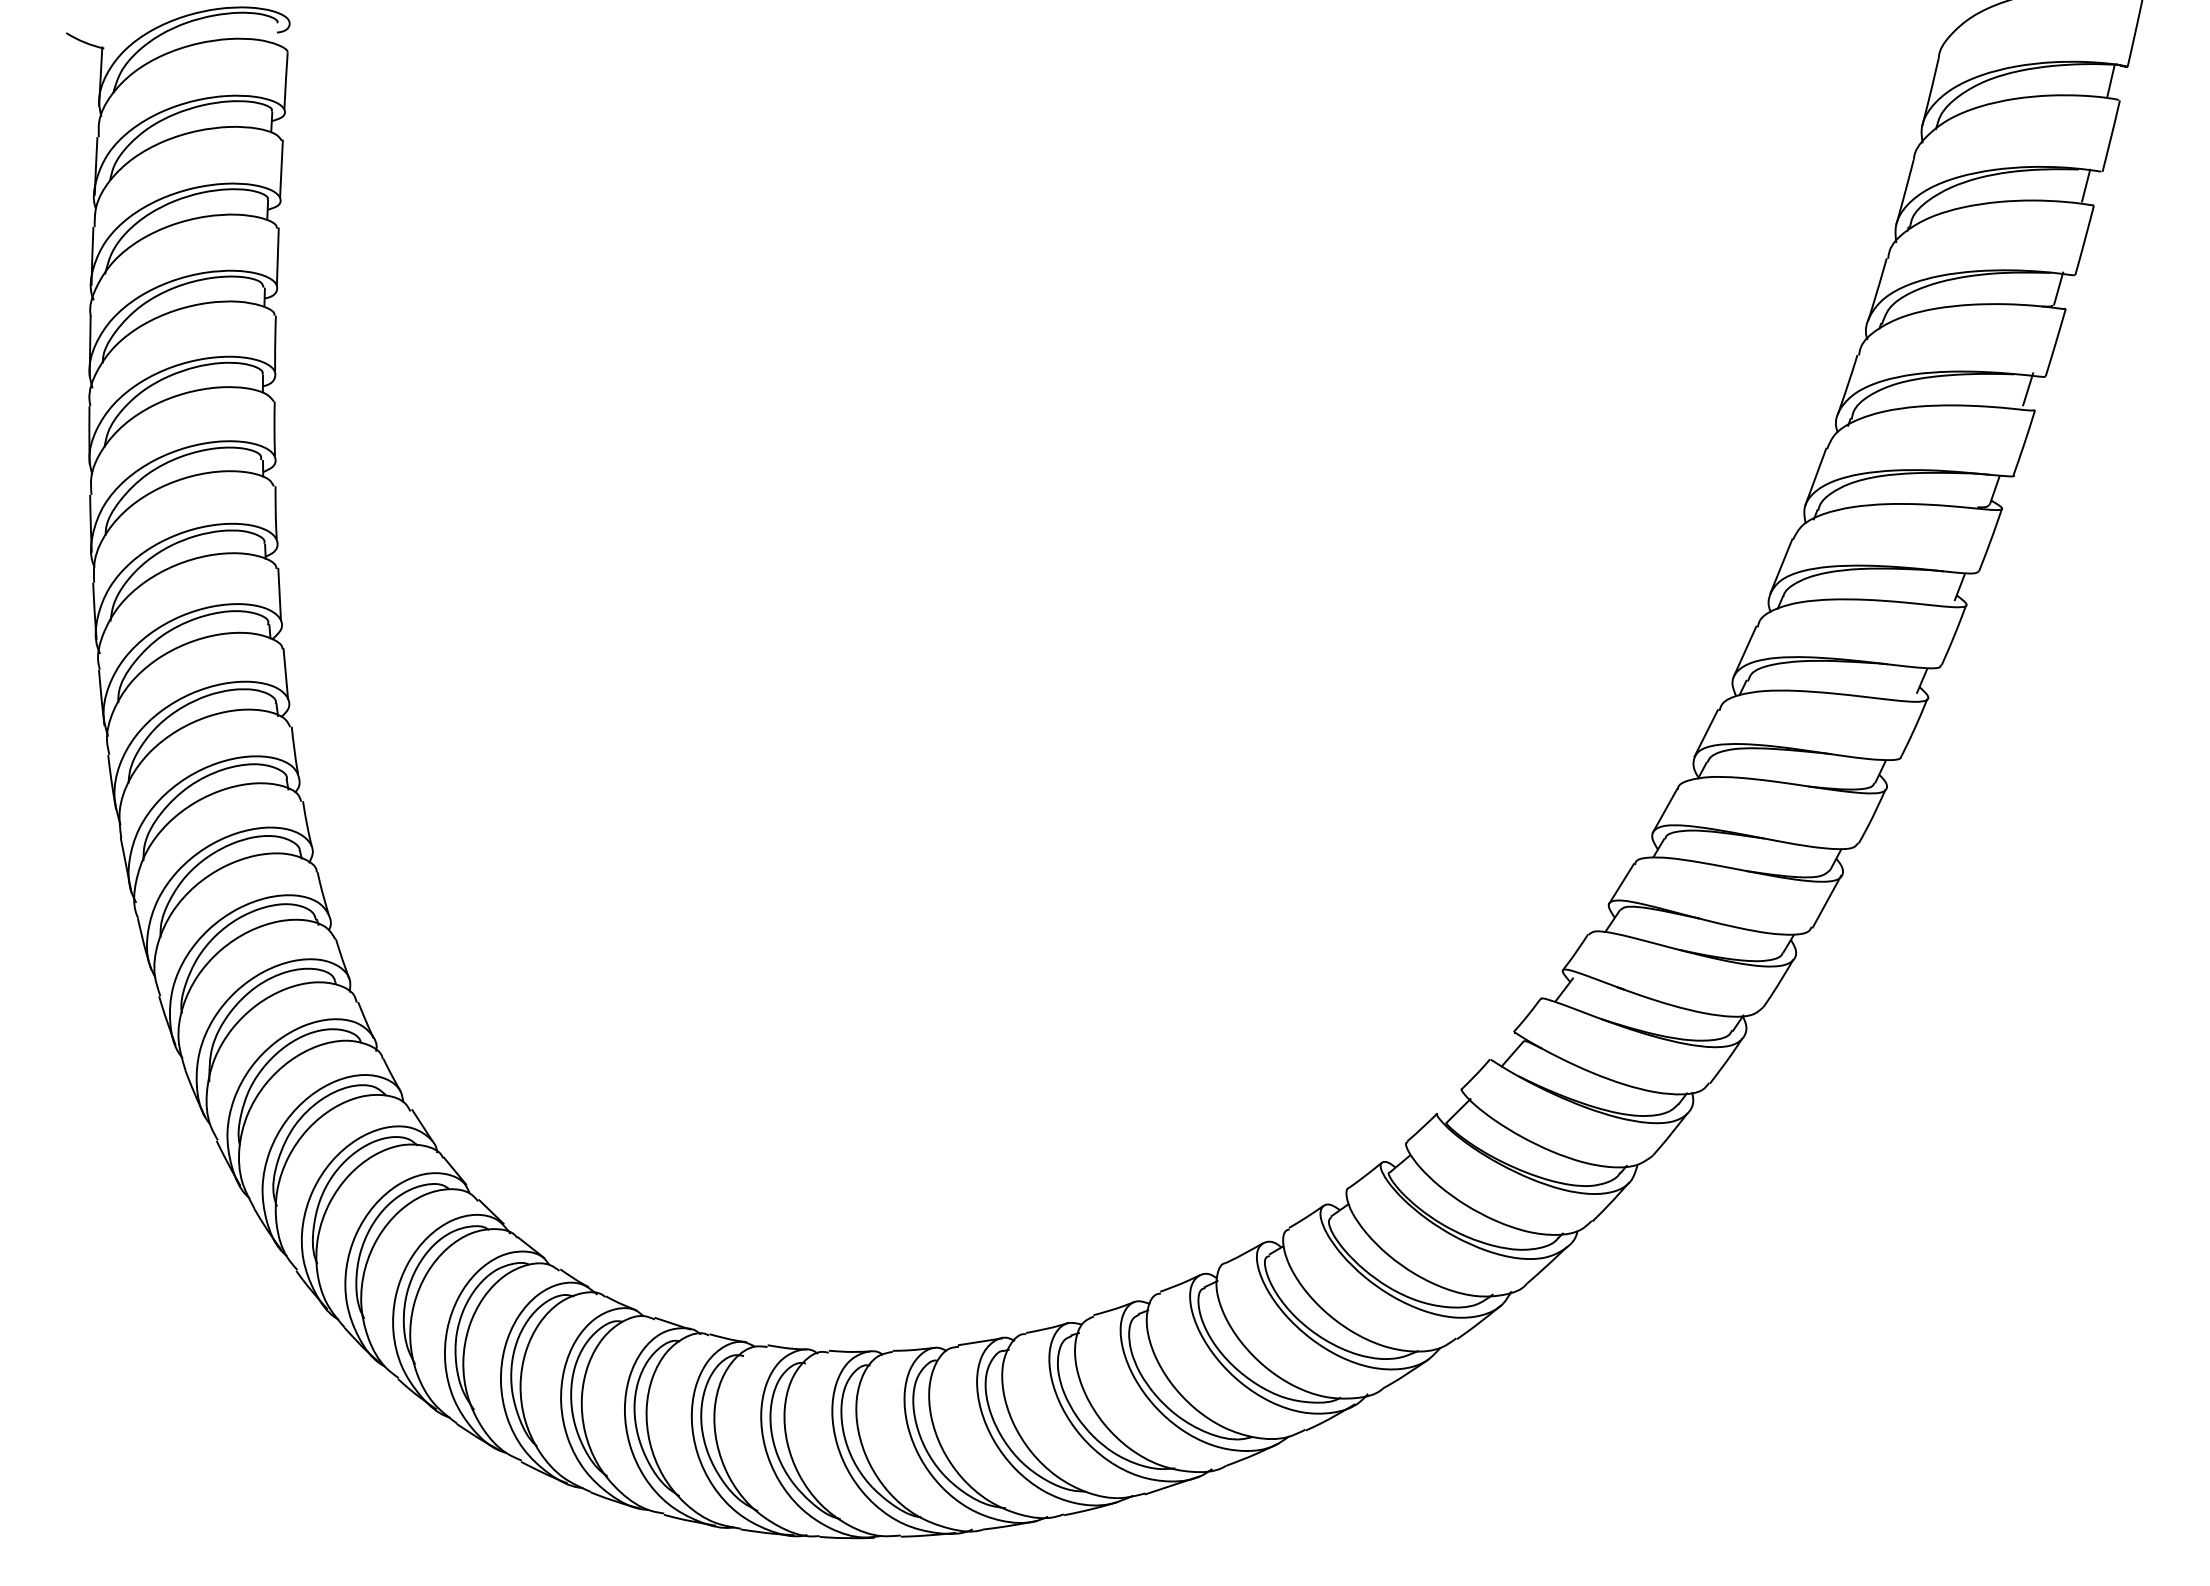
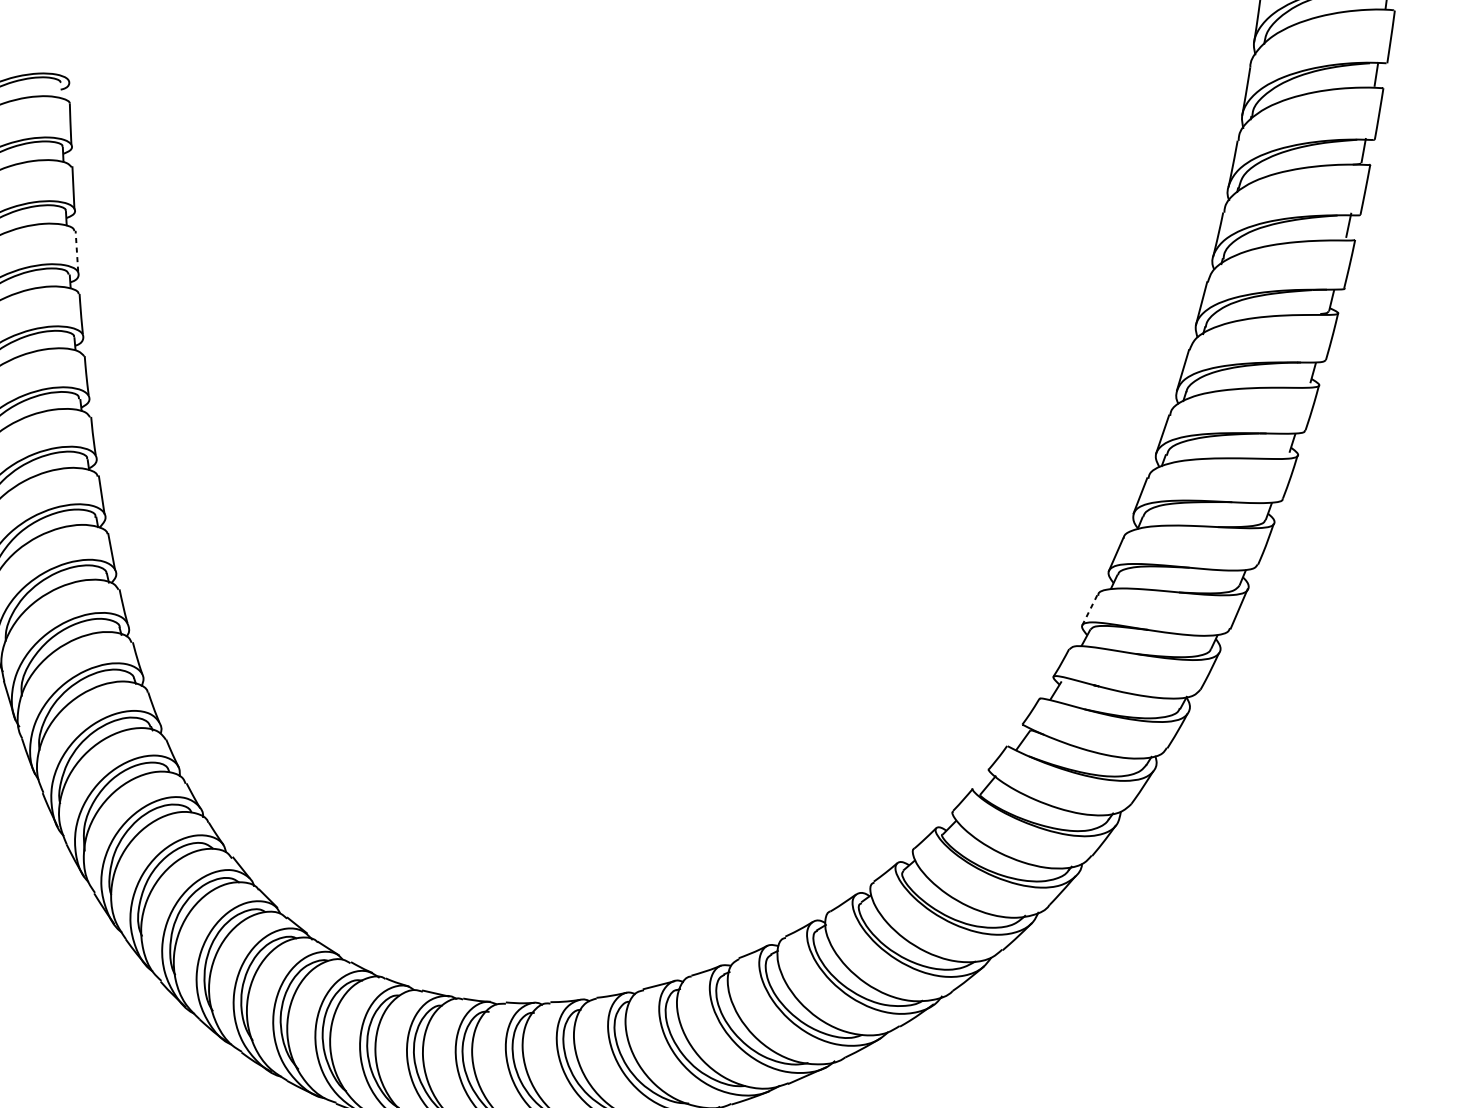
line: (277, 256) -> (76, 251), solid -> dashed
line: (1621, 884) -> (1089, 610), solid -> dashed

